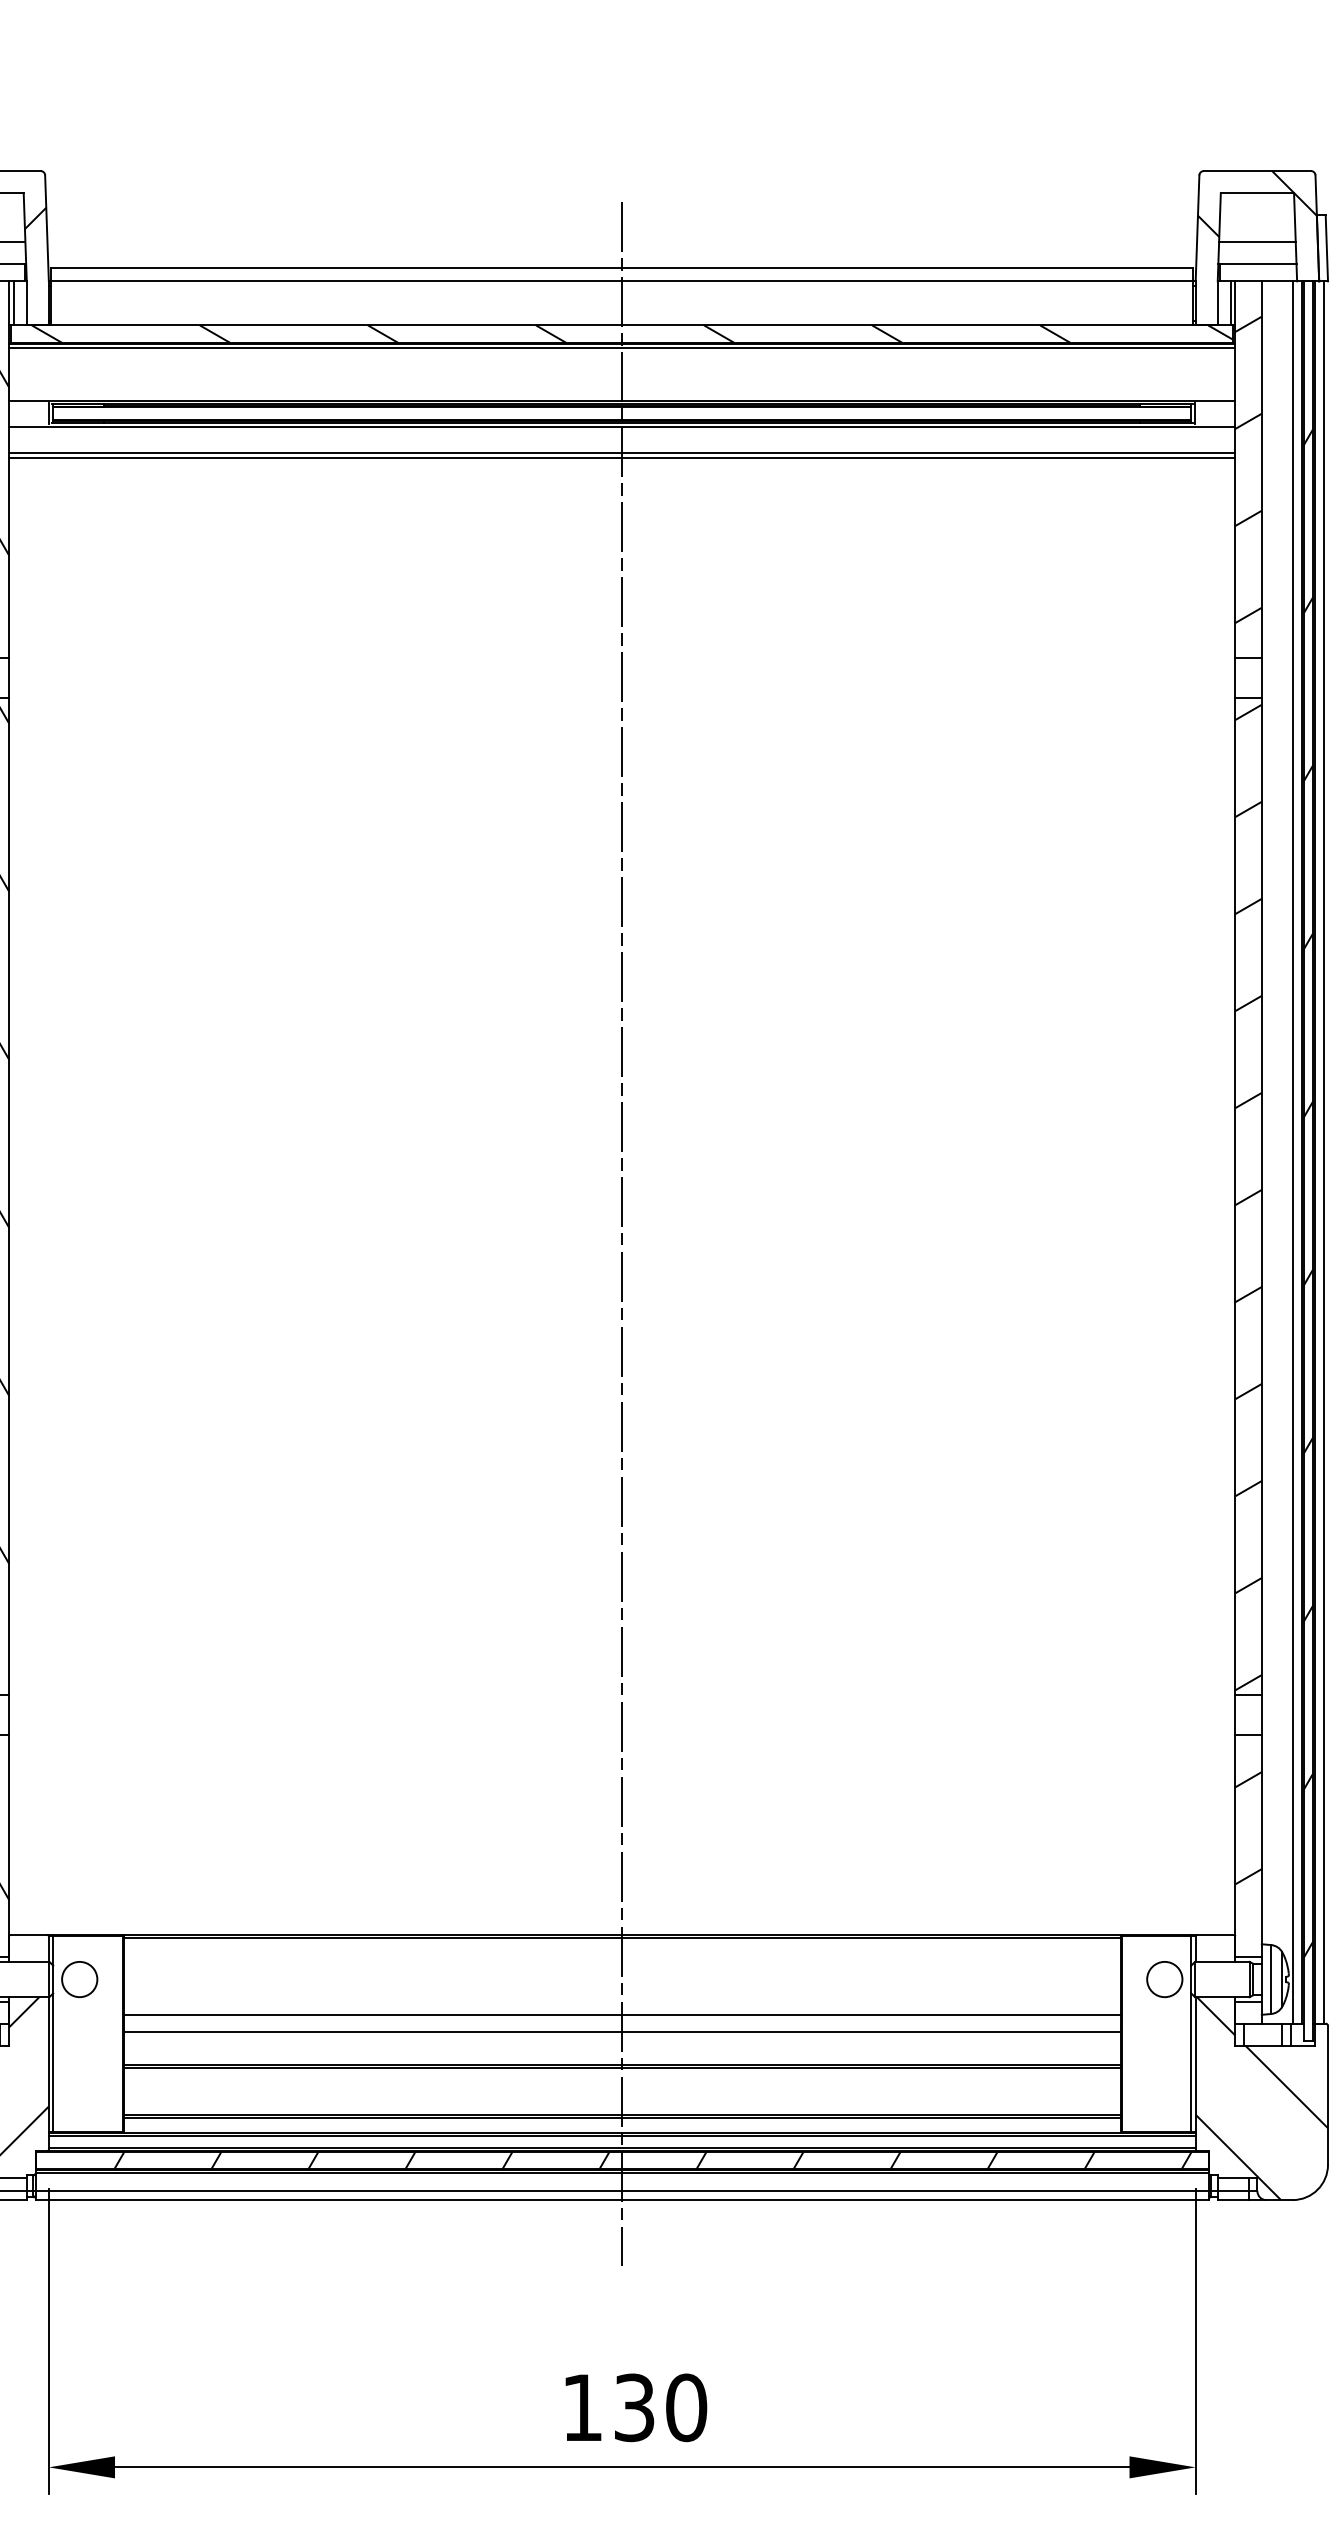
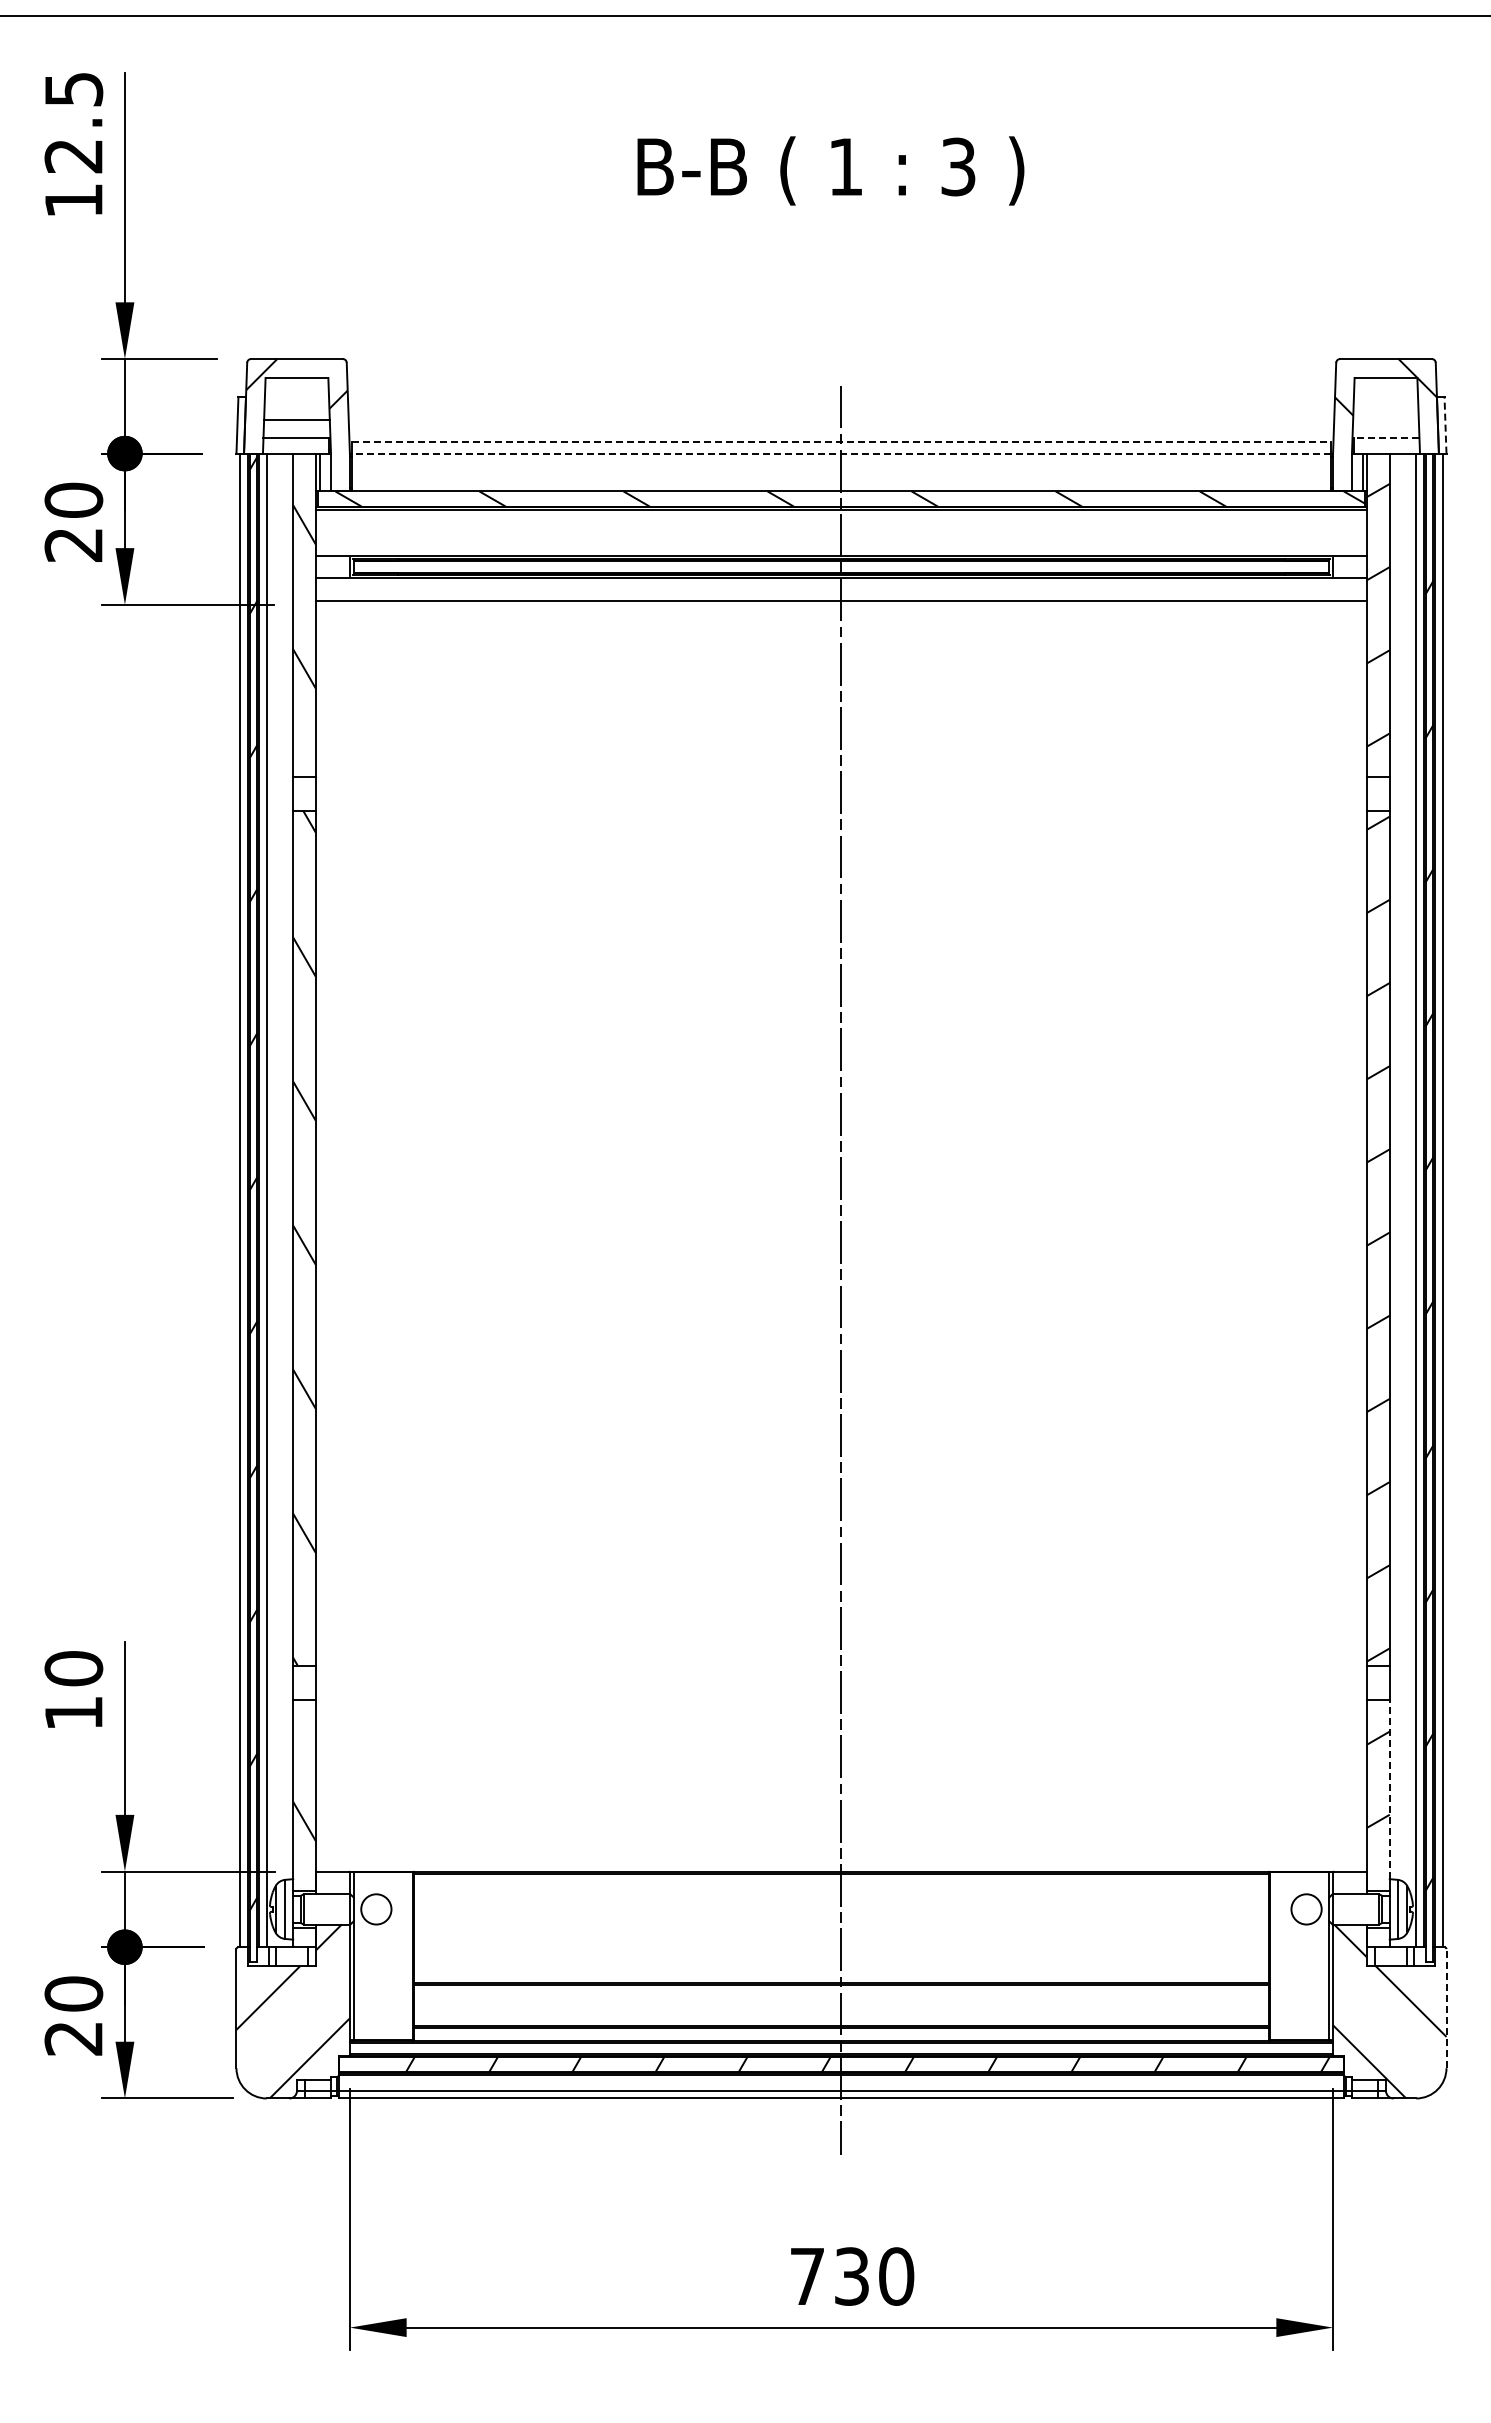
line: (1256, 241) -> (1385, 419), removed
line: (1326, 247) -> (1445, 424), solid -> dashed
line: (1256, 263) -> (1385, 438), solid -> dashed
line: (622, 268) -> (841, 442), solid -> dashed
line: (622, 281) -> (841, 453), solid -> dashed
line: (622, 457) -> (841, 604), removed
line: (1261, 1839) -> (1389, 1789), solid -> dashed
line: (622, 2014) -> (841, 1939), removed
line: (622, 2032) -> (841, 1954), removed
line: (1328, 2095) -> (1446, 2008), solid -> dashed
text: (582, 2407) -> (807, 2276), 130 -> 730

